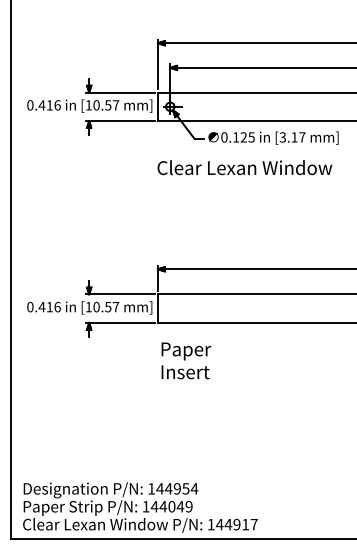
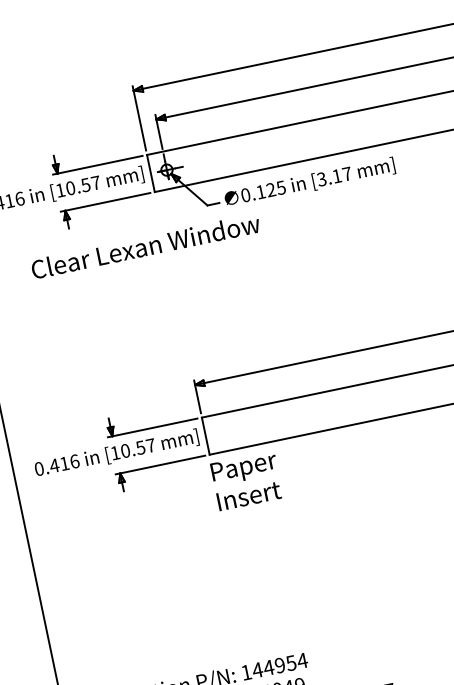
text: (244, 167) -> (145, 246), moved
text: (186, 360) -> (247, 480), moved

